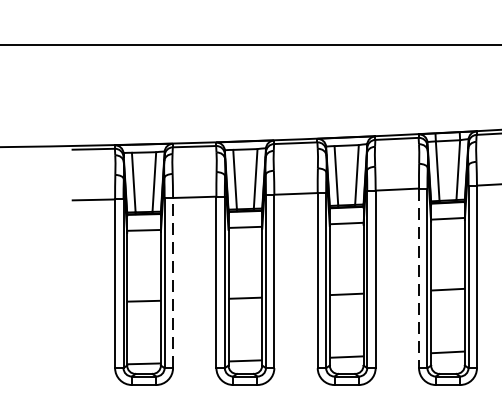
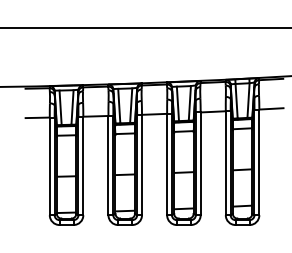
line: (418, 278) -> (225, 163), dashed -> solid
line: (173, 282) -> (83, 165), dashed -> solid

